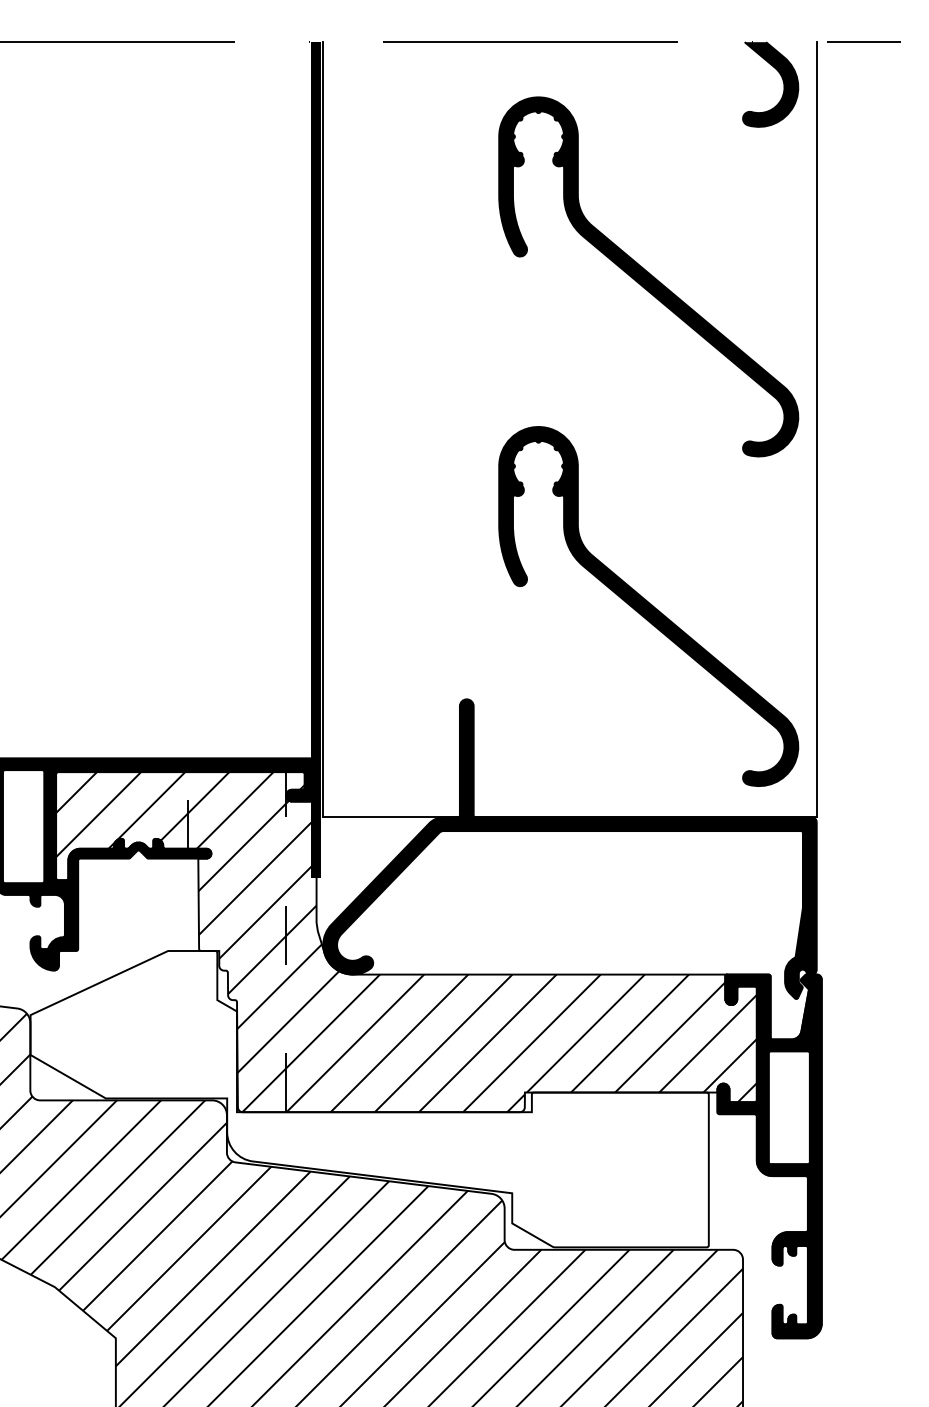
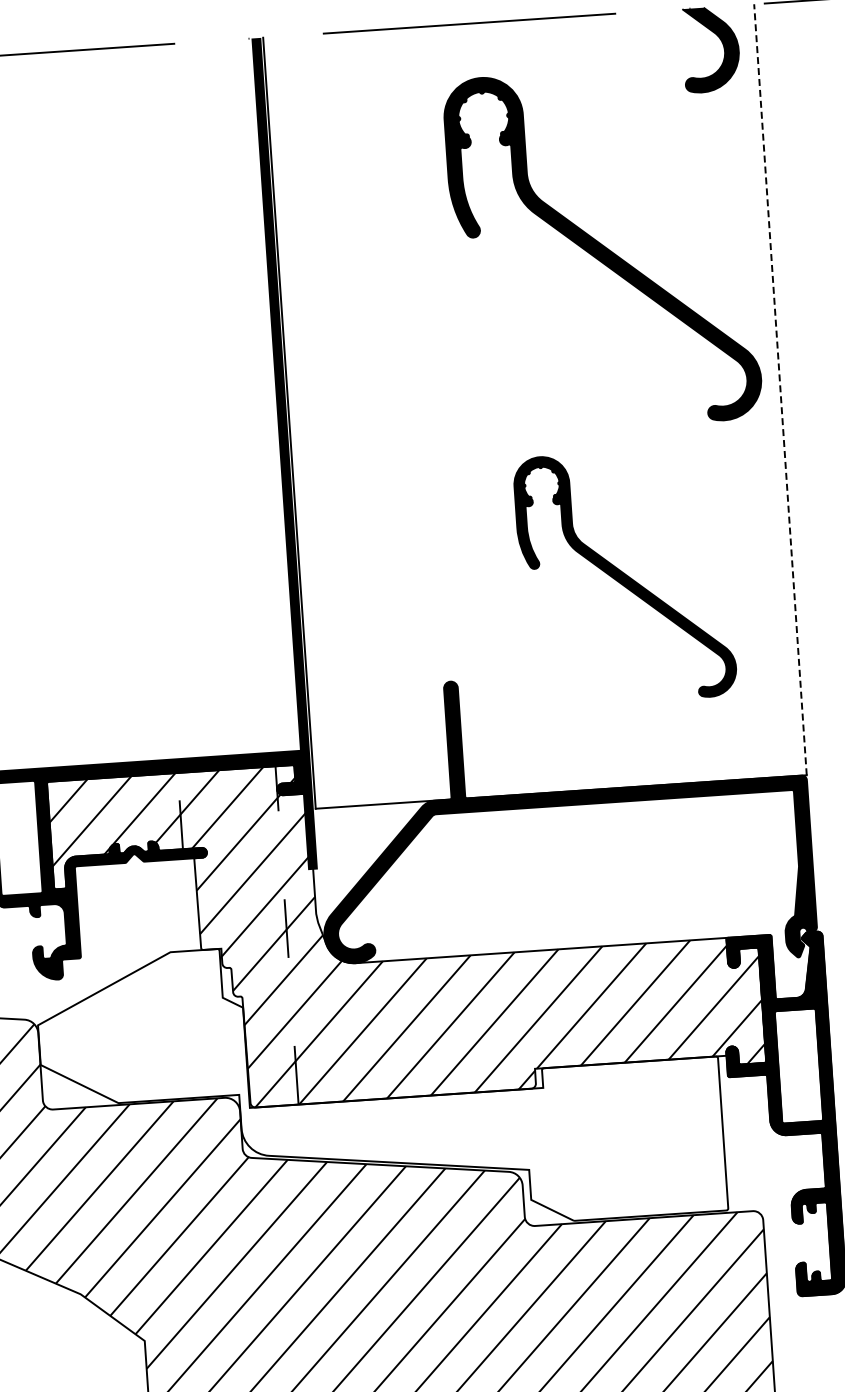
line: (816, 429) -> (780, 389), solid -> dashed
part: (648, 606) -> (624, 576), size x0.7

